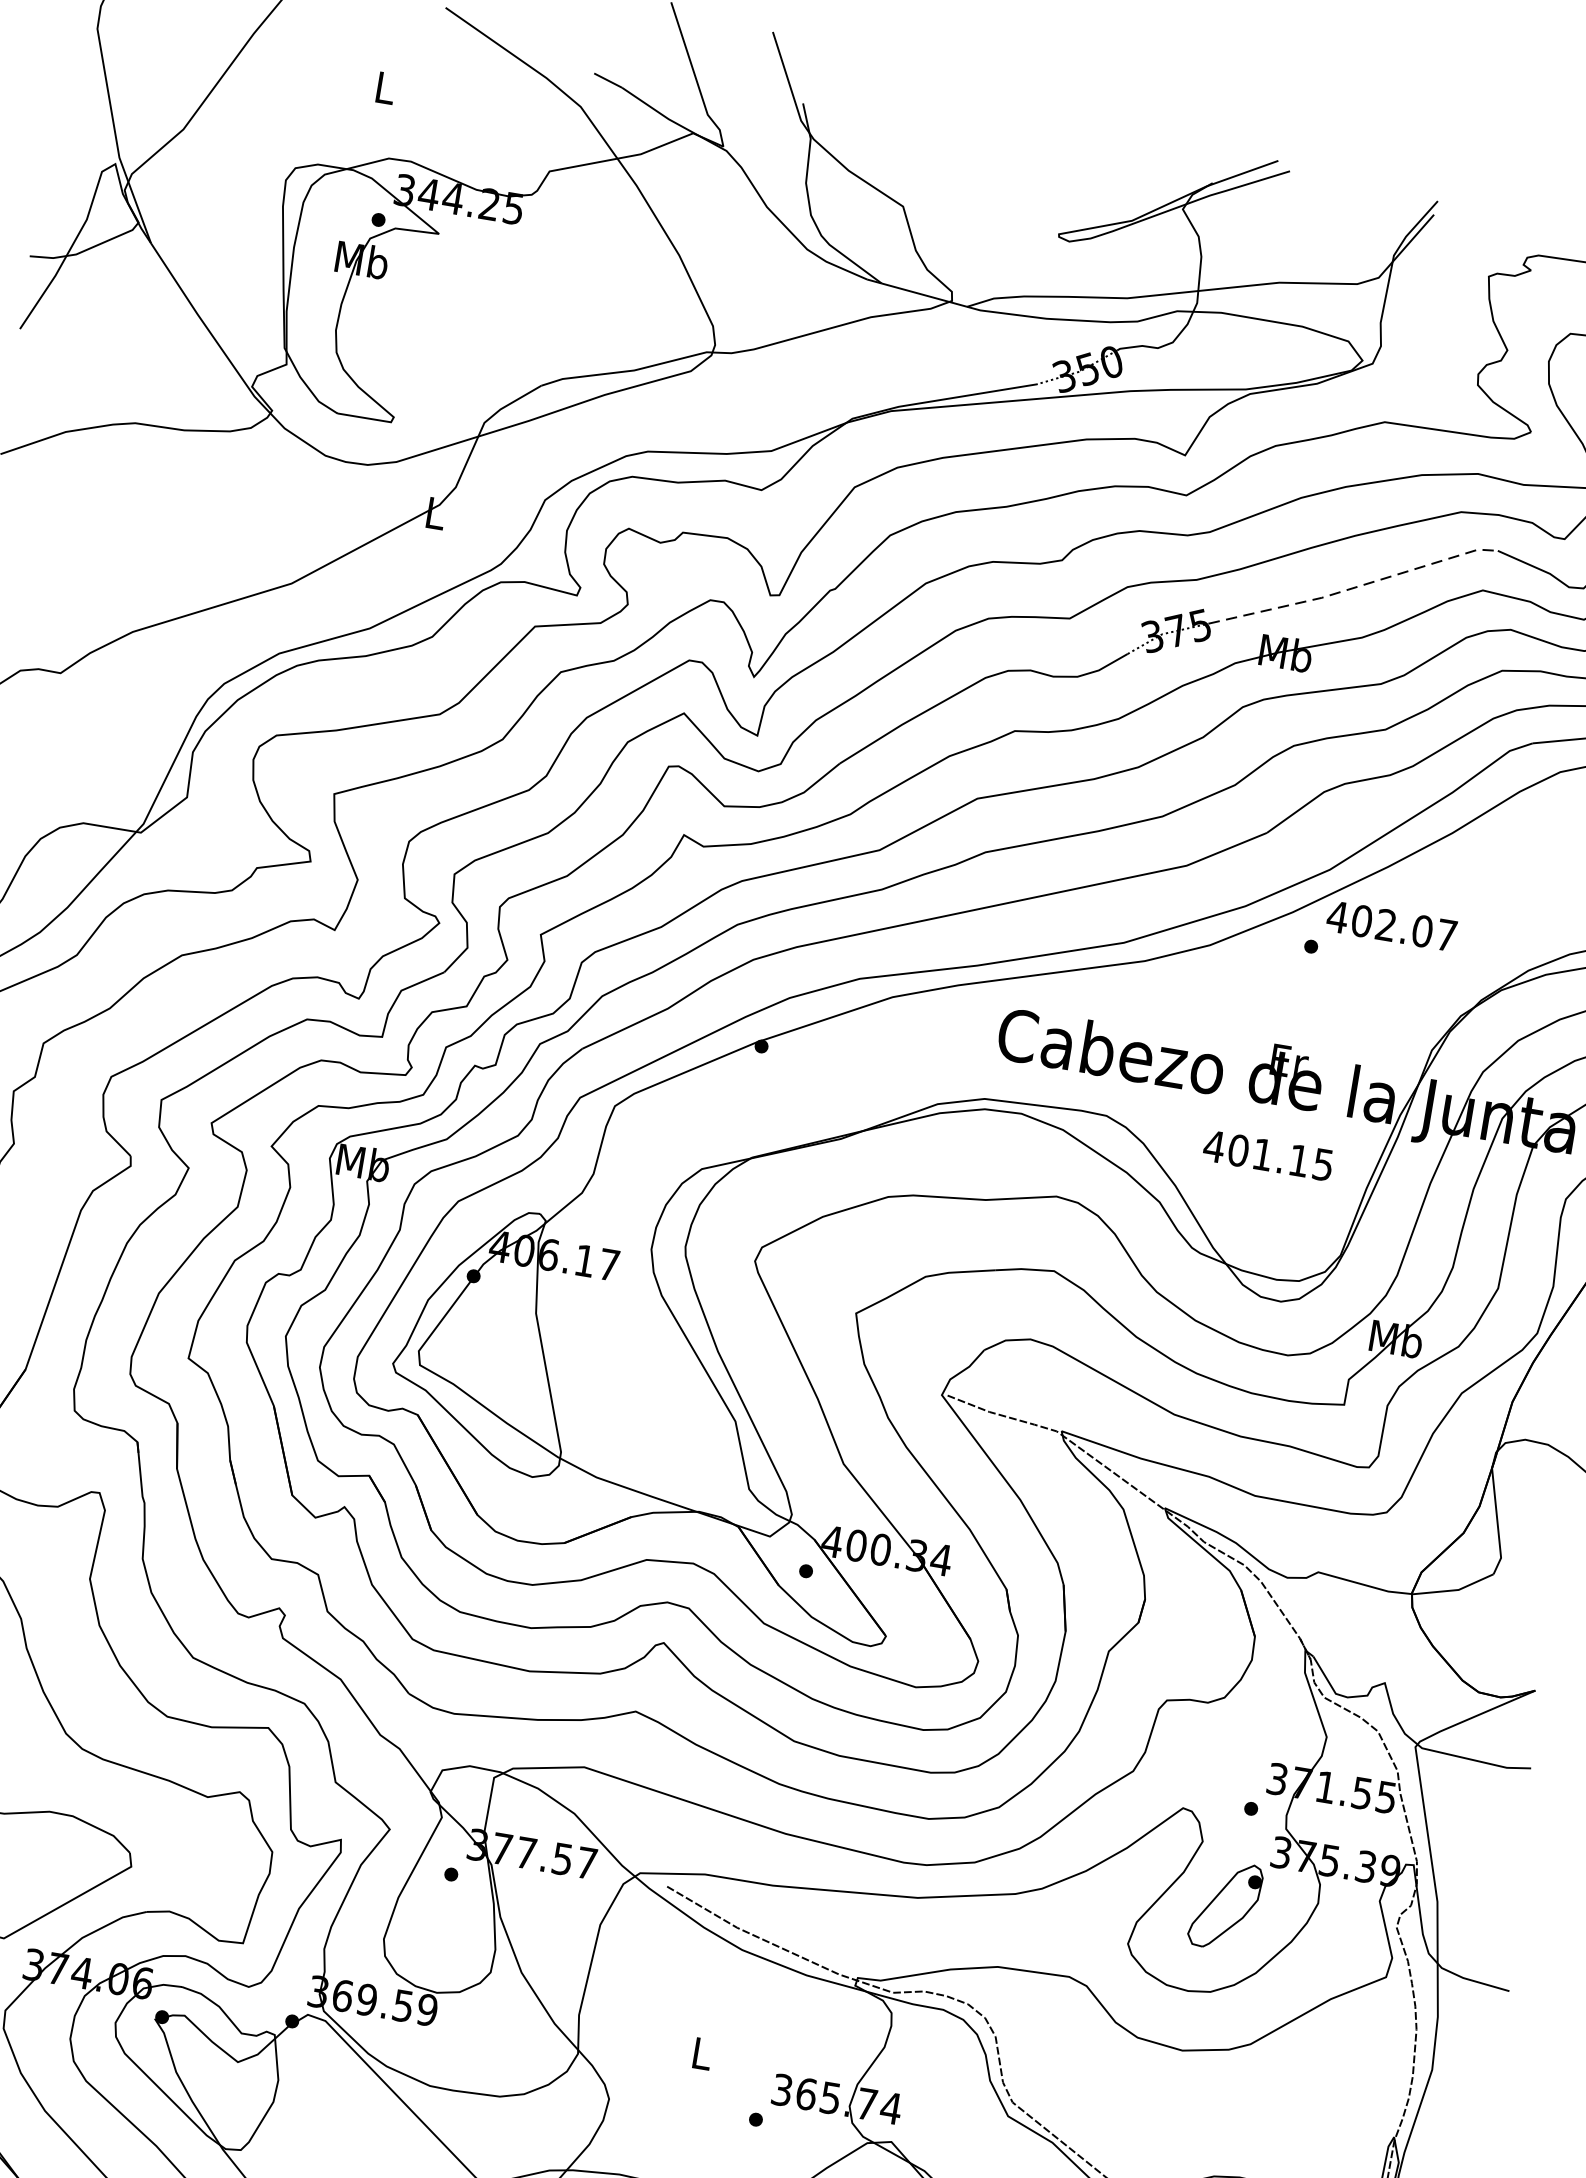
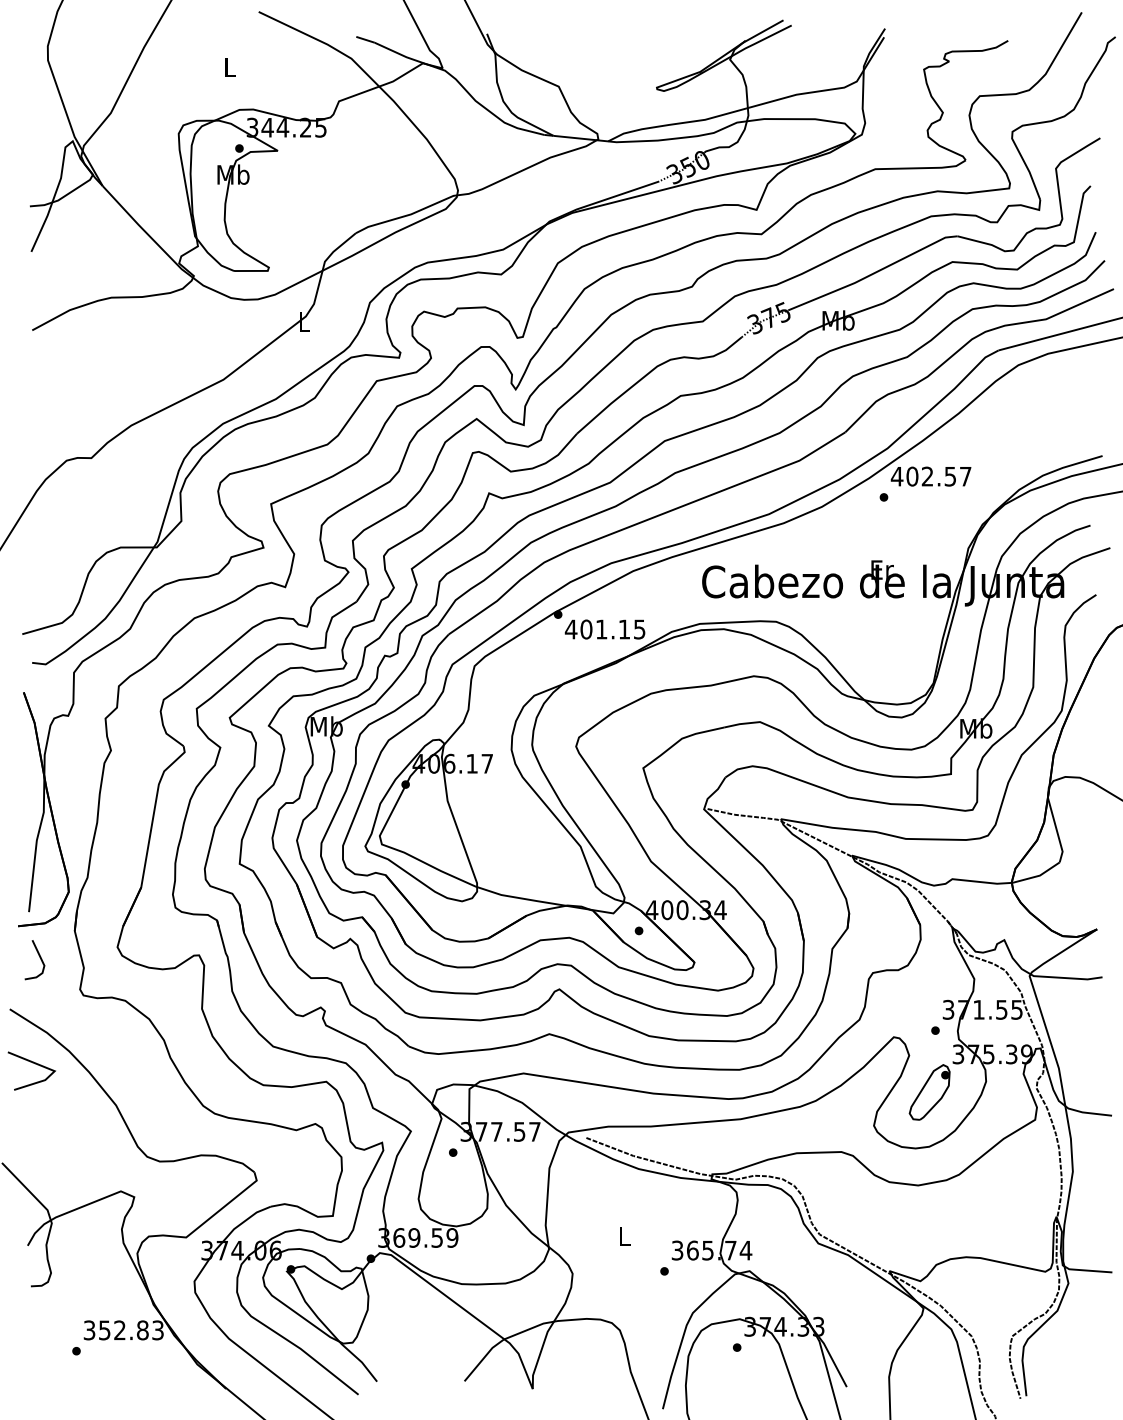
line: (1355, 587) -> (874, 273), dashed -> solid
text: (1422, 931) -> (950, 476), 402.07 -> 402.57
text: (1267, 1155) -> (604, 629), moved

